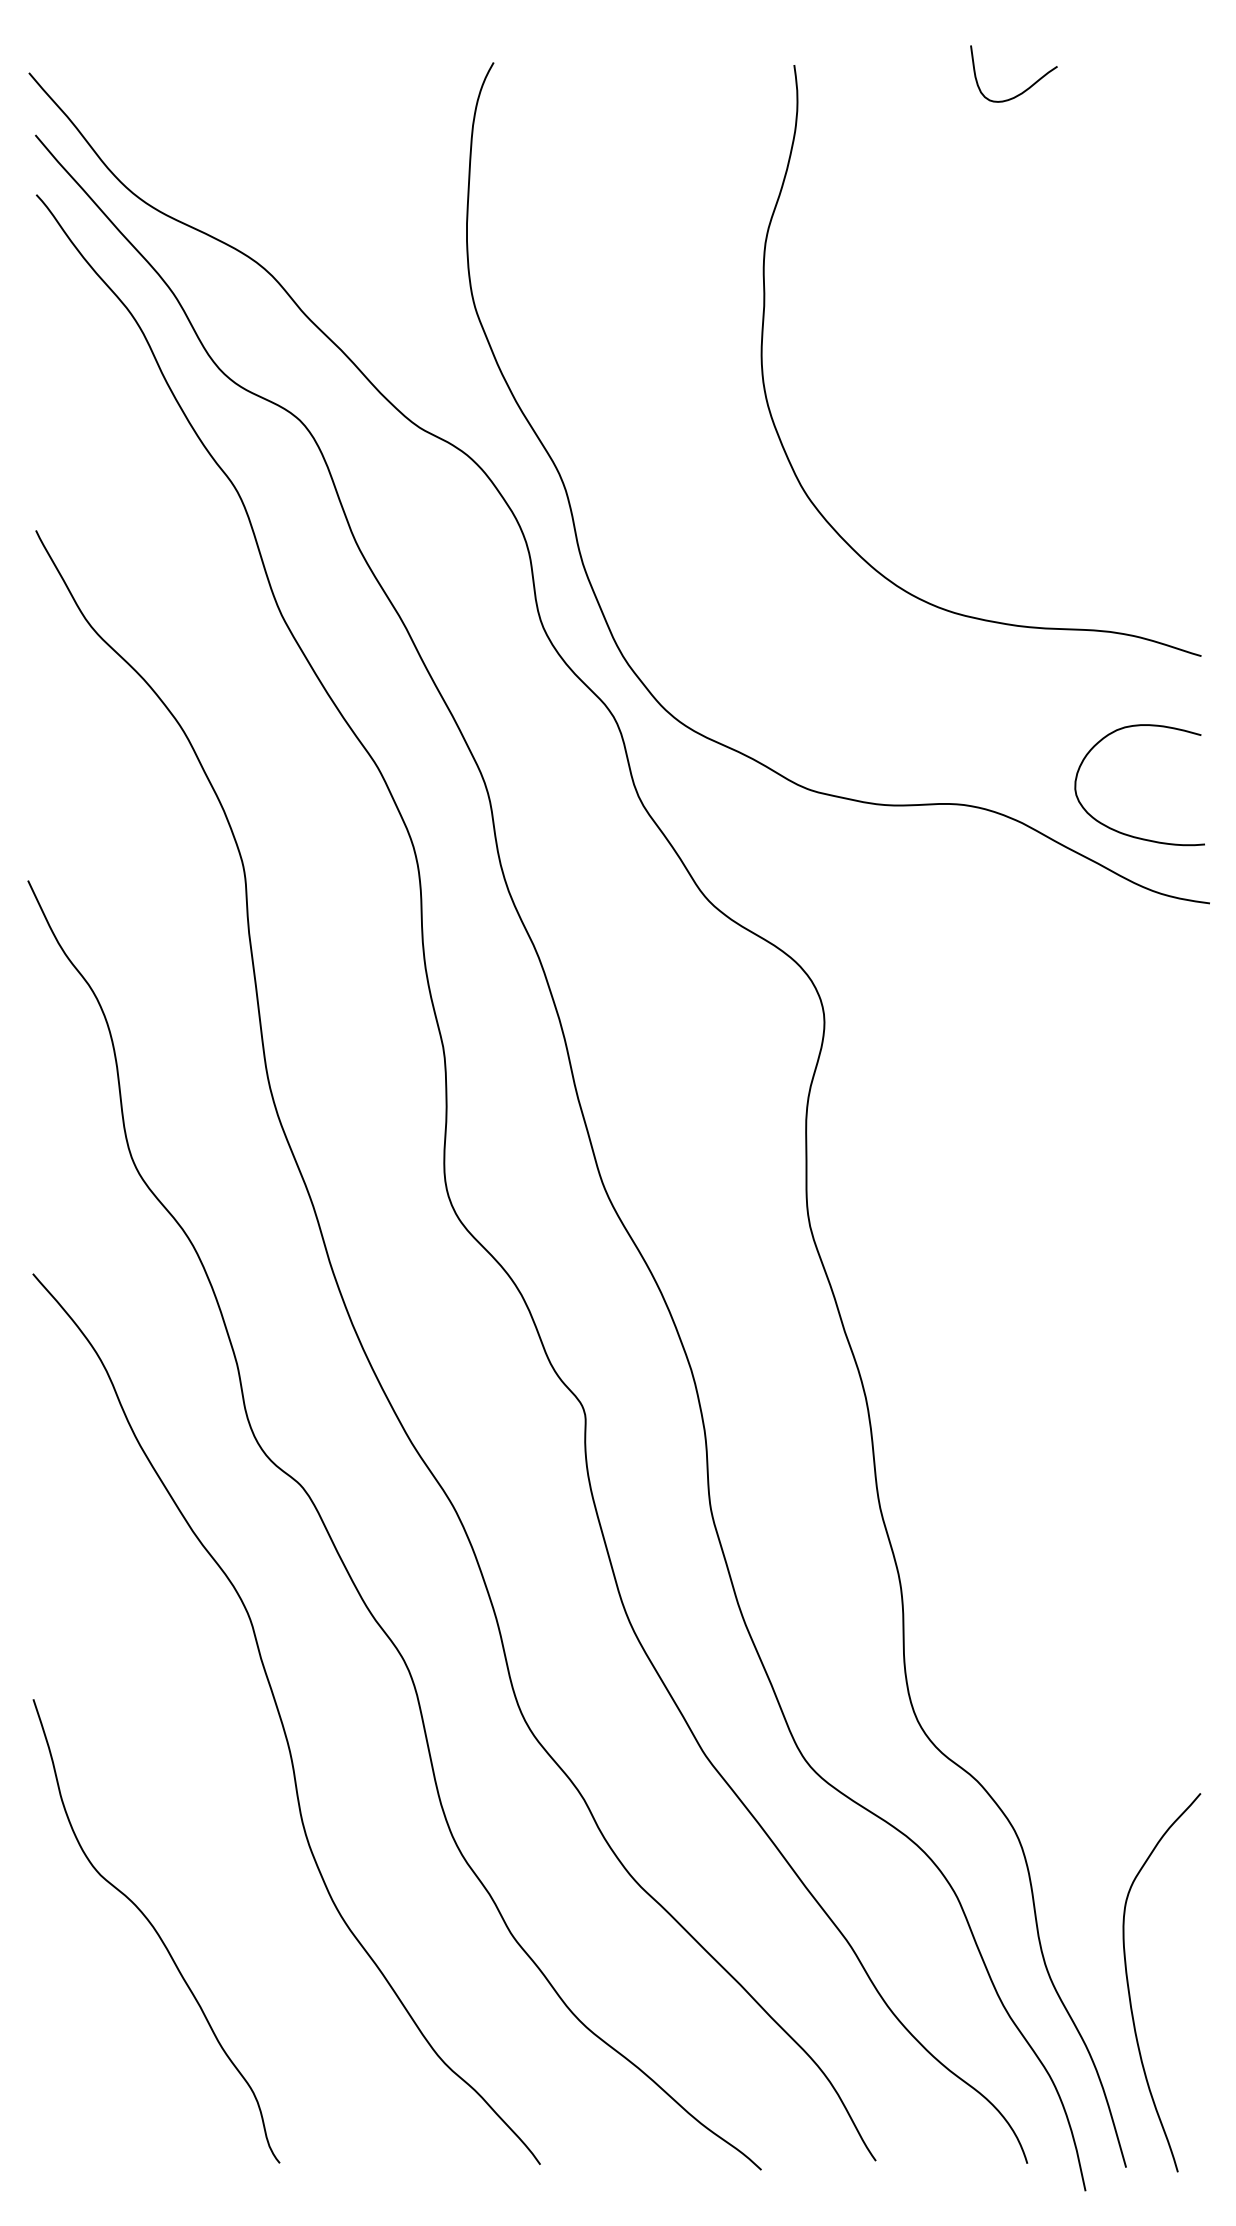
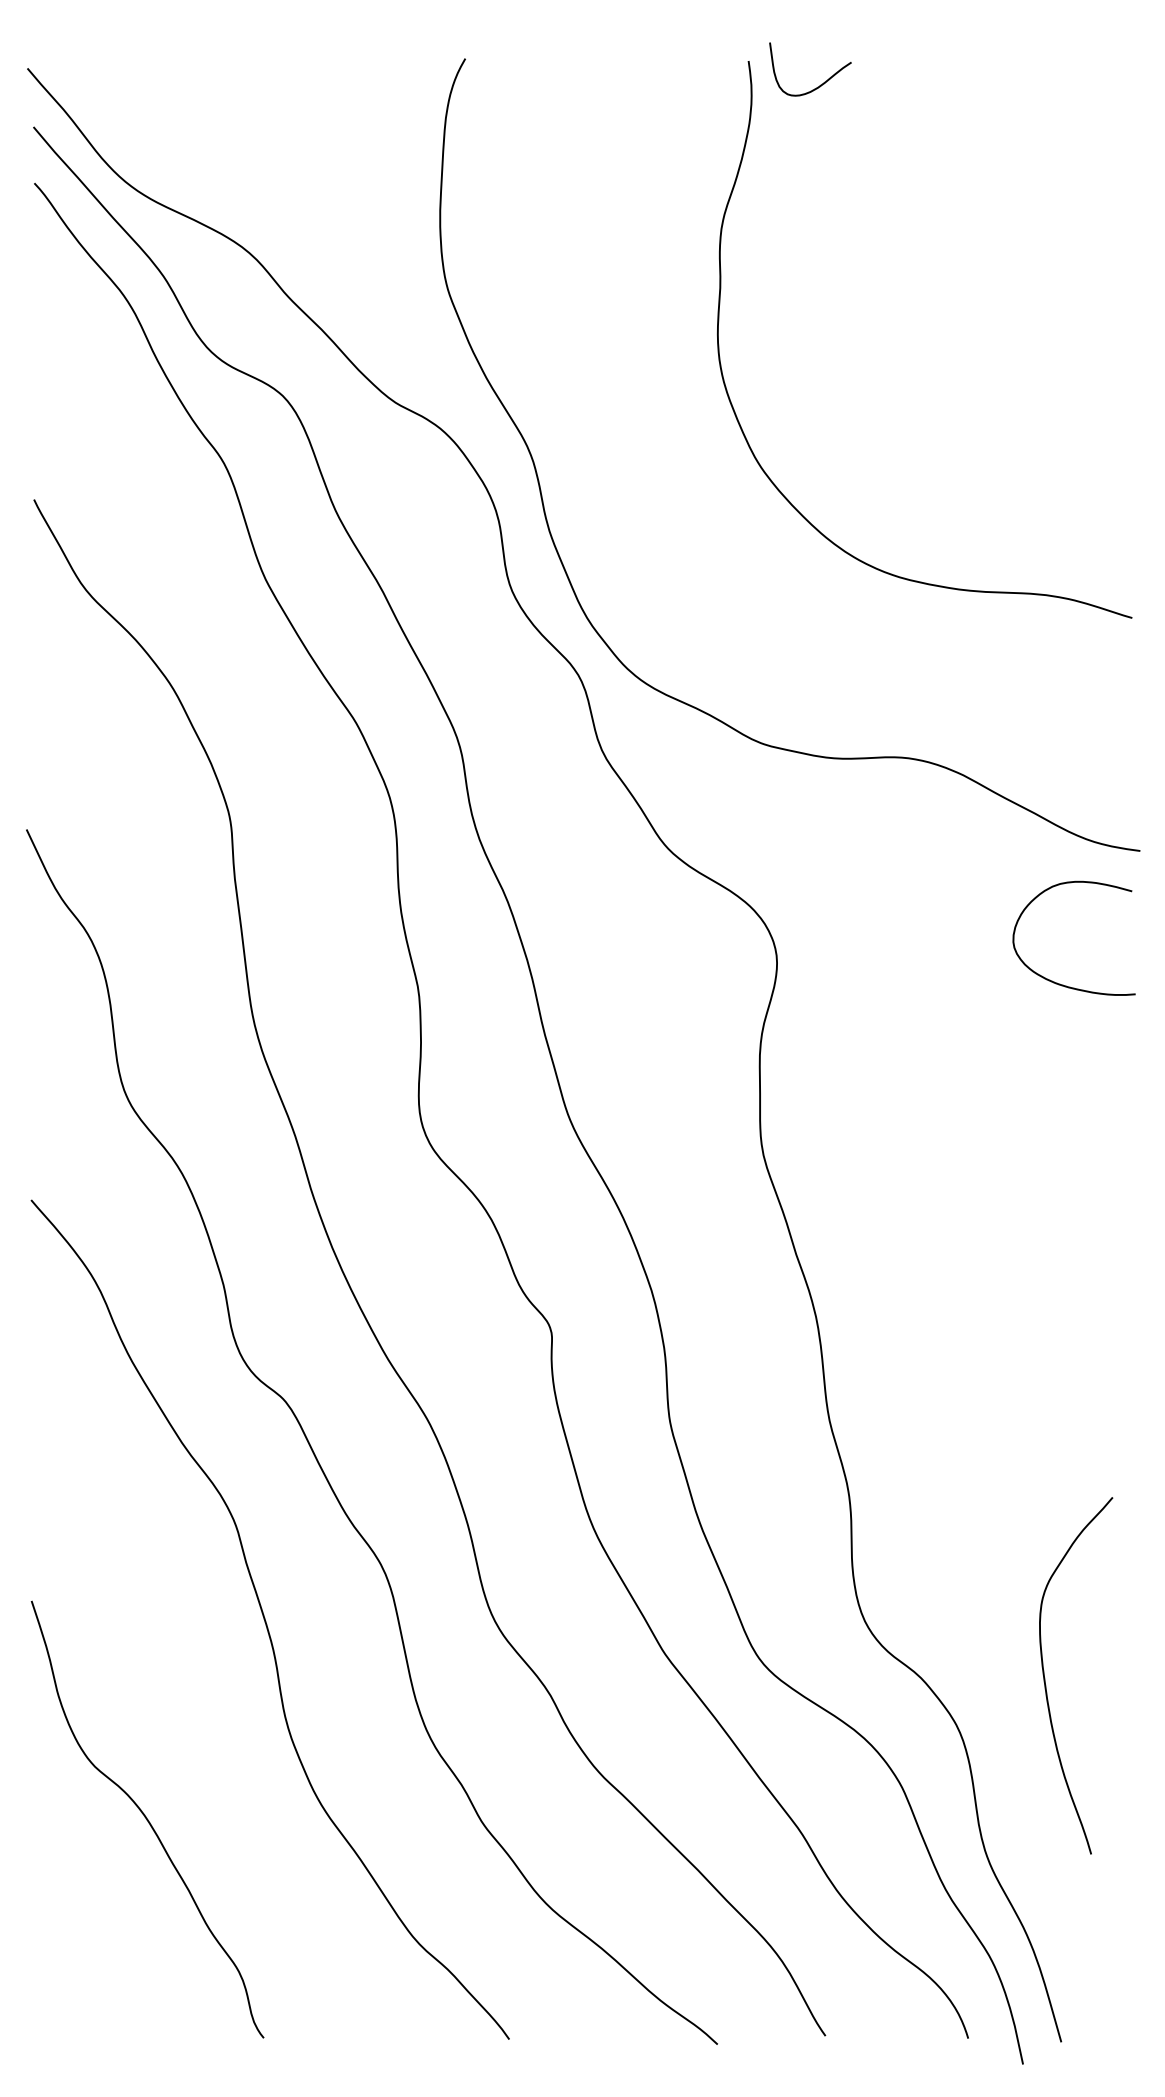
curve: (1025, 89) -> (821, 84), moved
curve: (1123, 832) -> (1058, 983), moved
curve: (1129, 1986) -> (1045, 1679), moved

